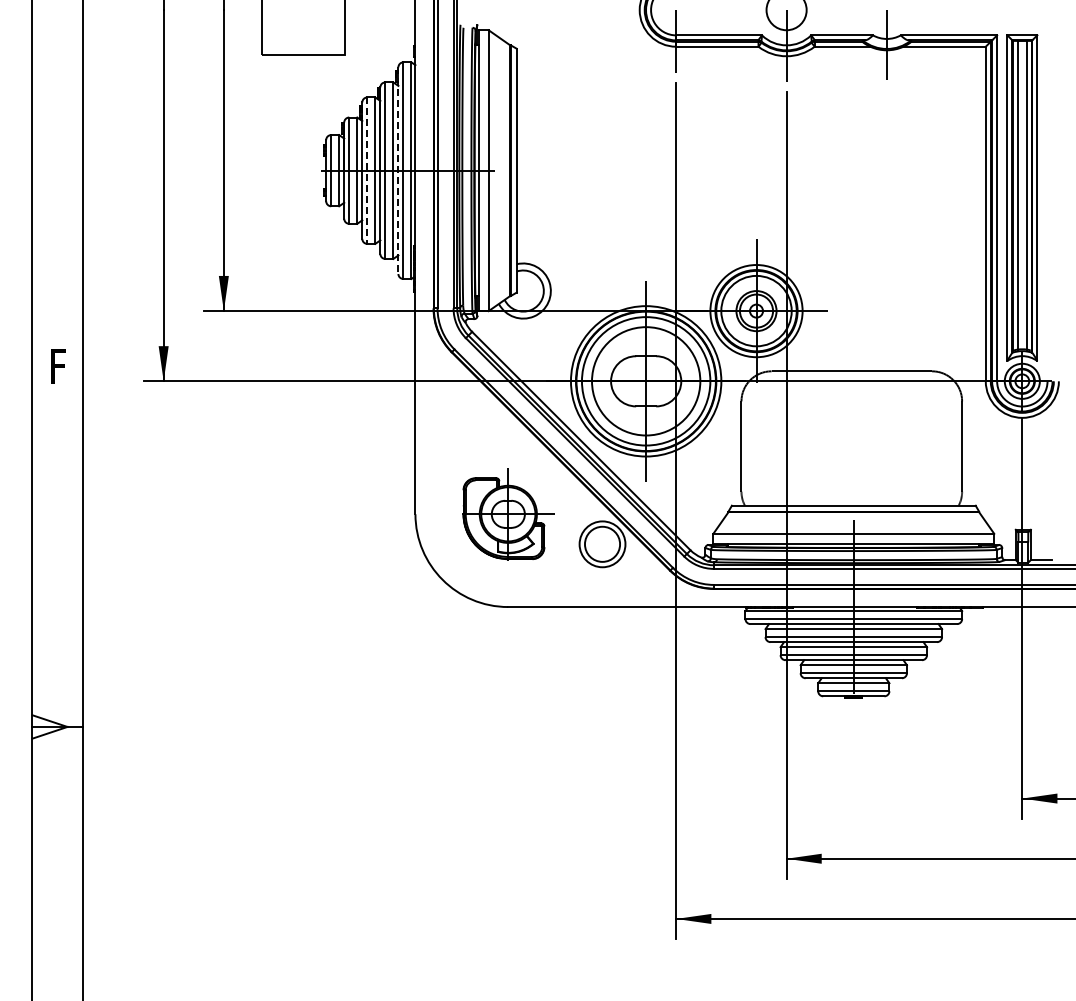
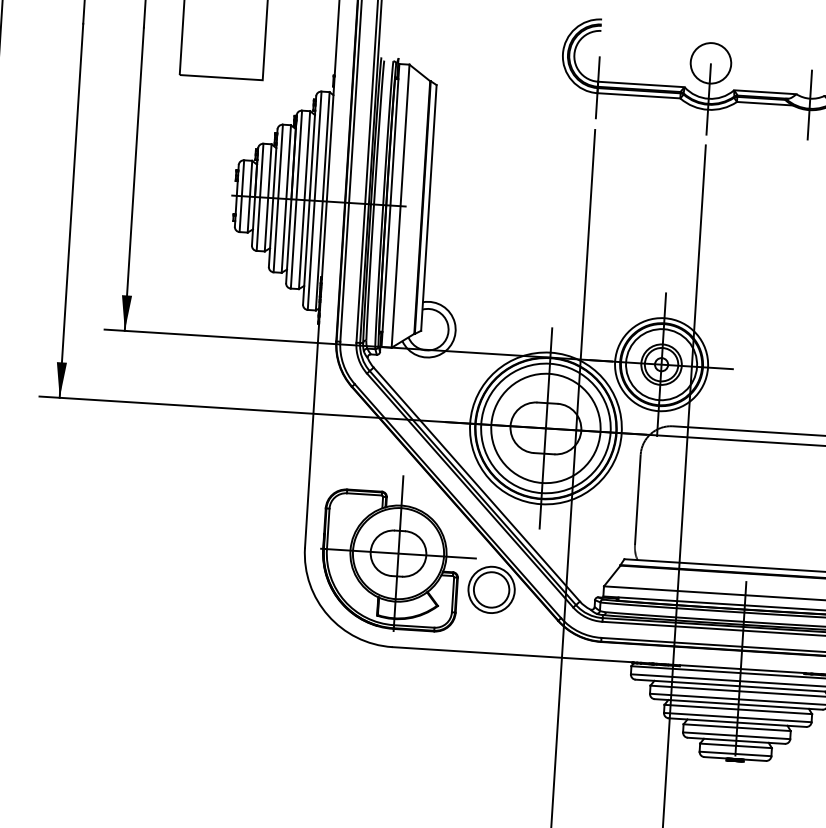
line: (367, 171) -> (278, 199), dashed -> solid
line: (398, 171) -> (309, 201), dashed -> solid
part: (508, 514) -> (398, 553), size x1.67

